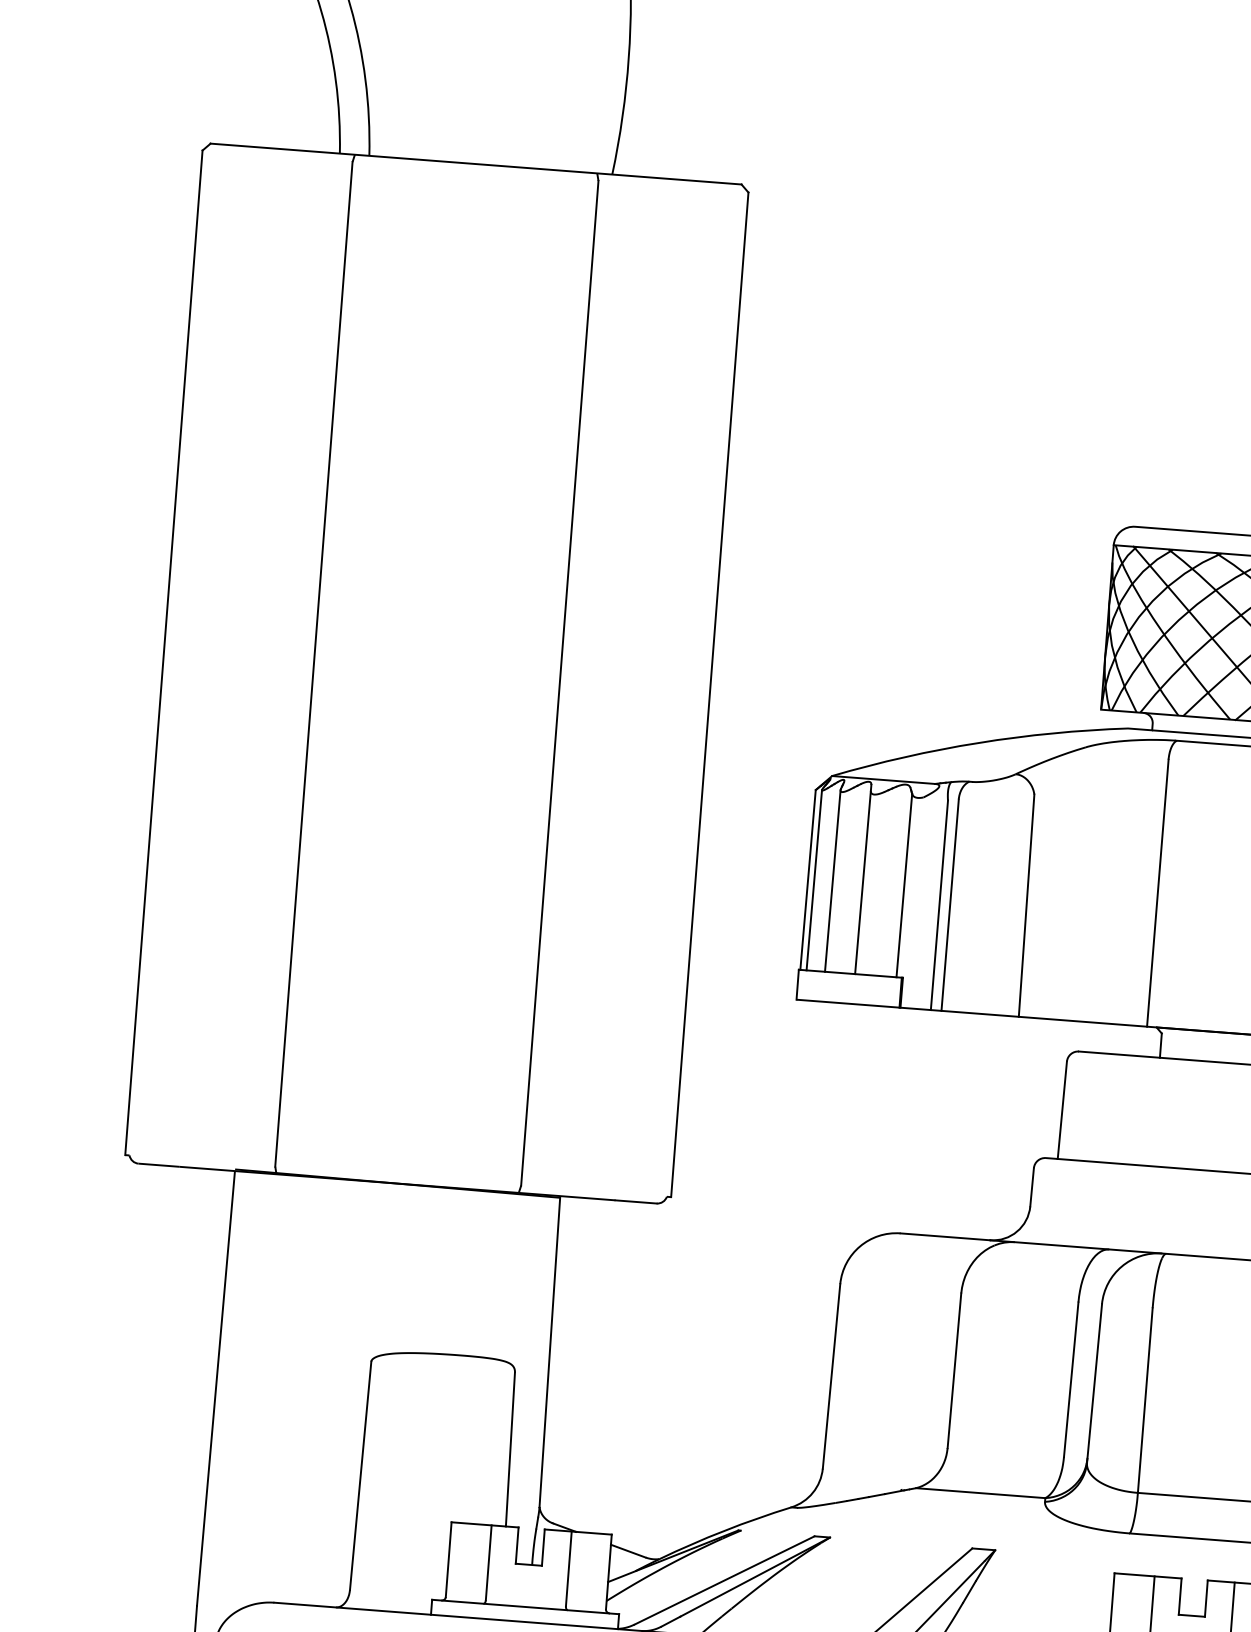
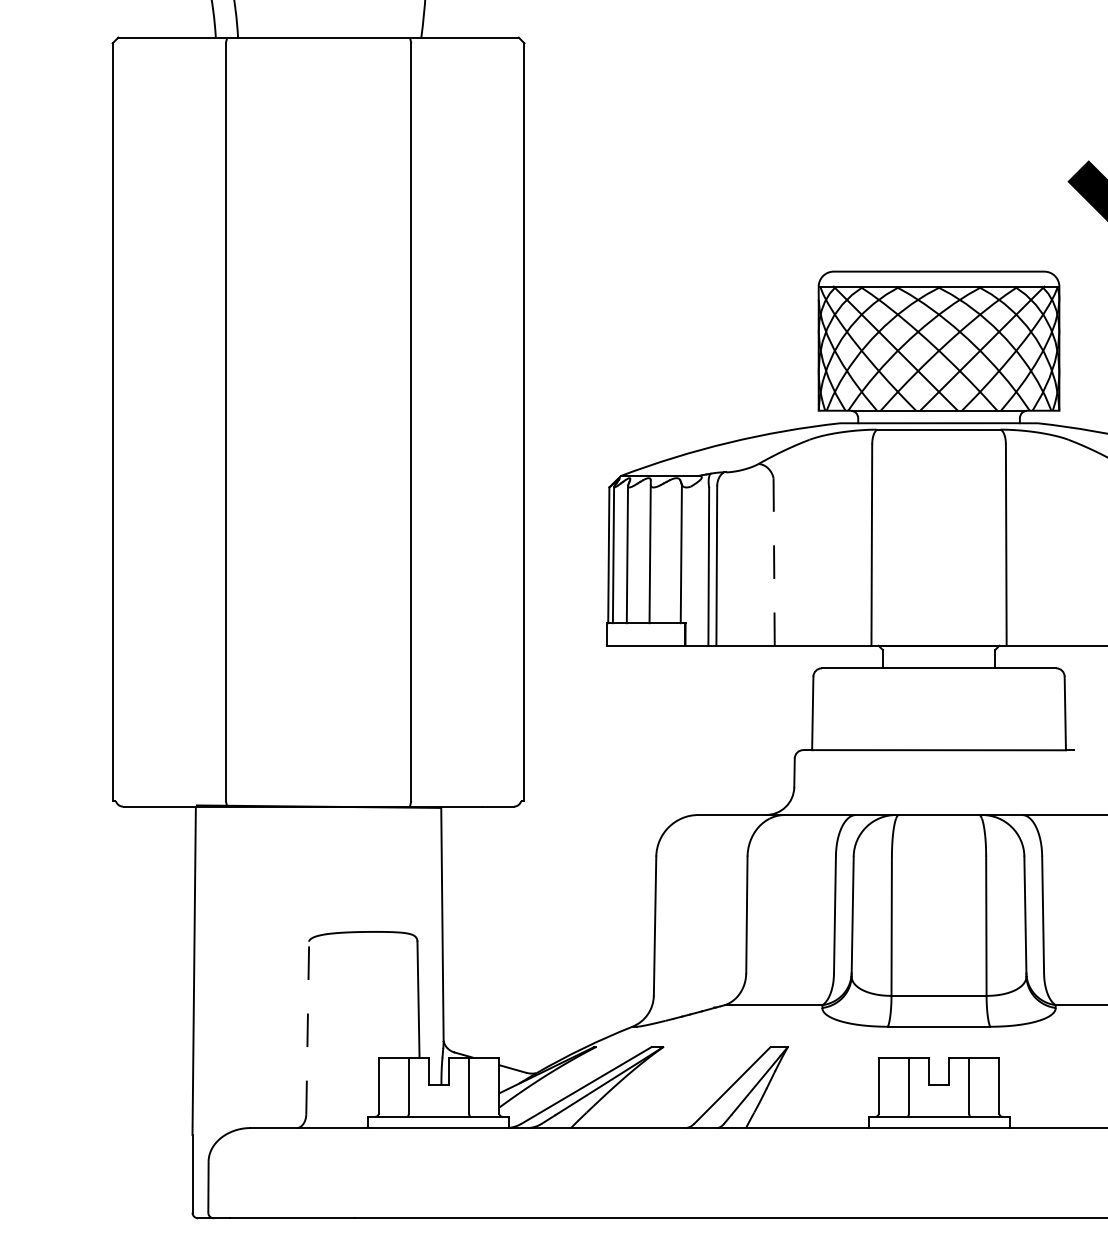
line: (1026, 906) -> (774, 562), solid -> dashed
line: (360, 1475) -> (307, 1027), solid -> dashed

